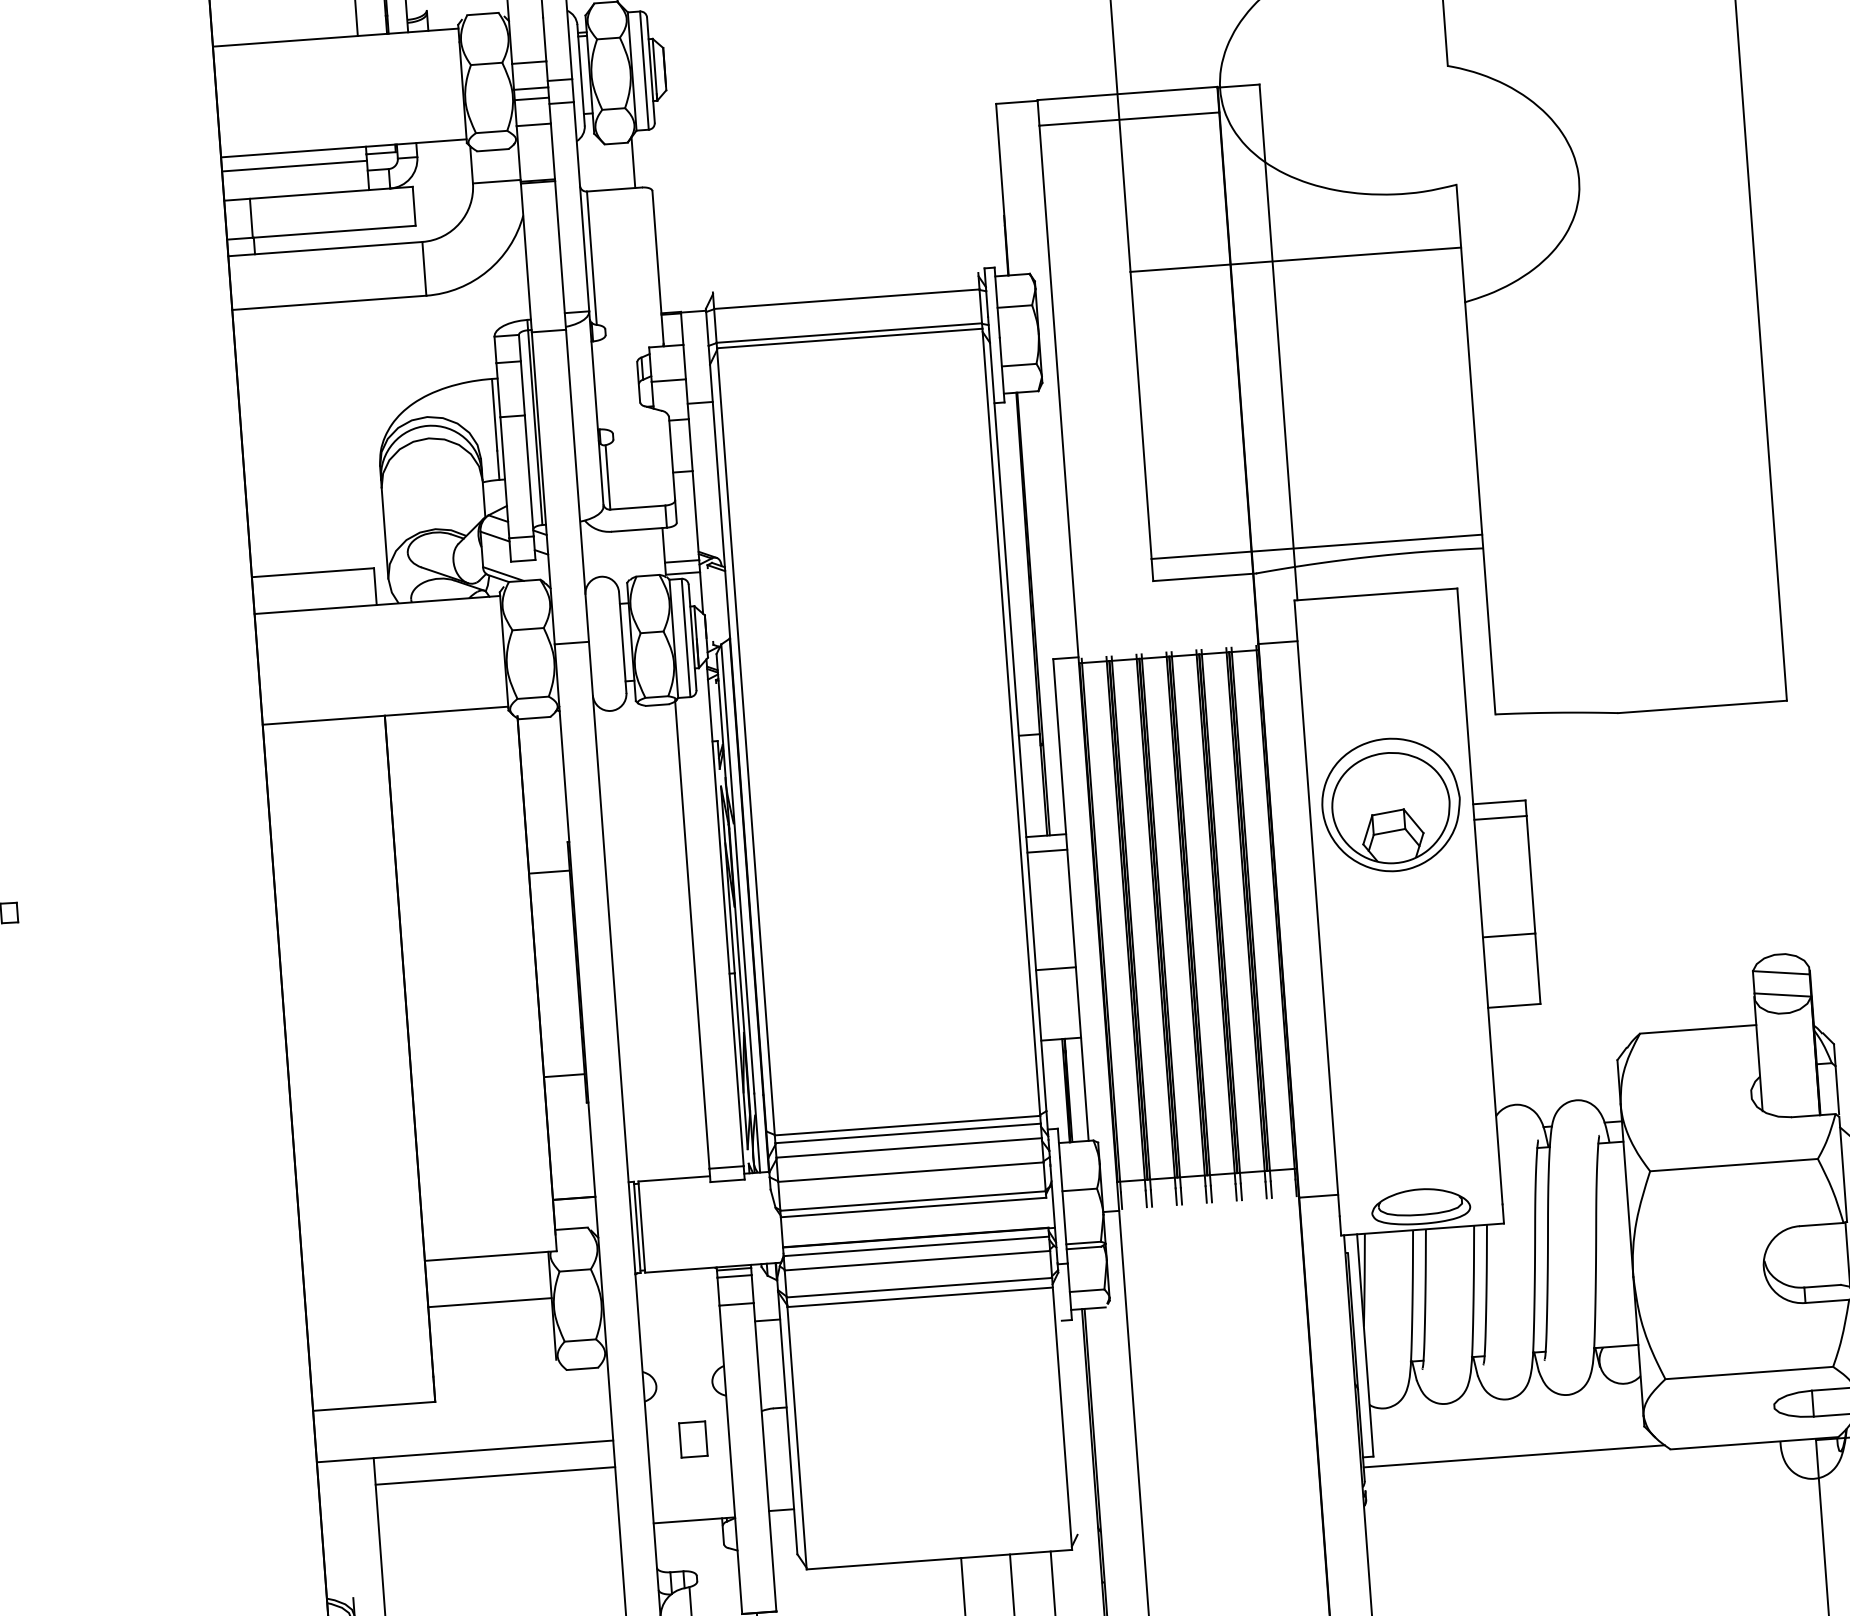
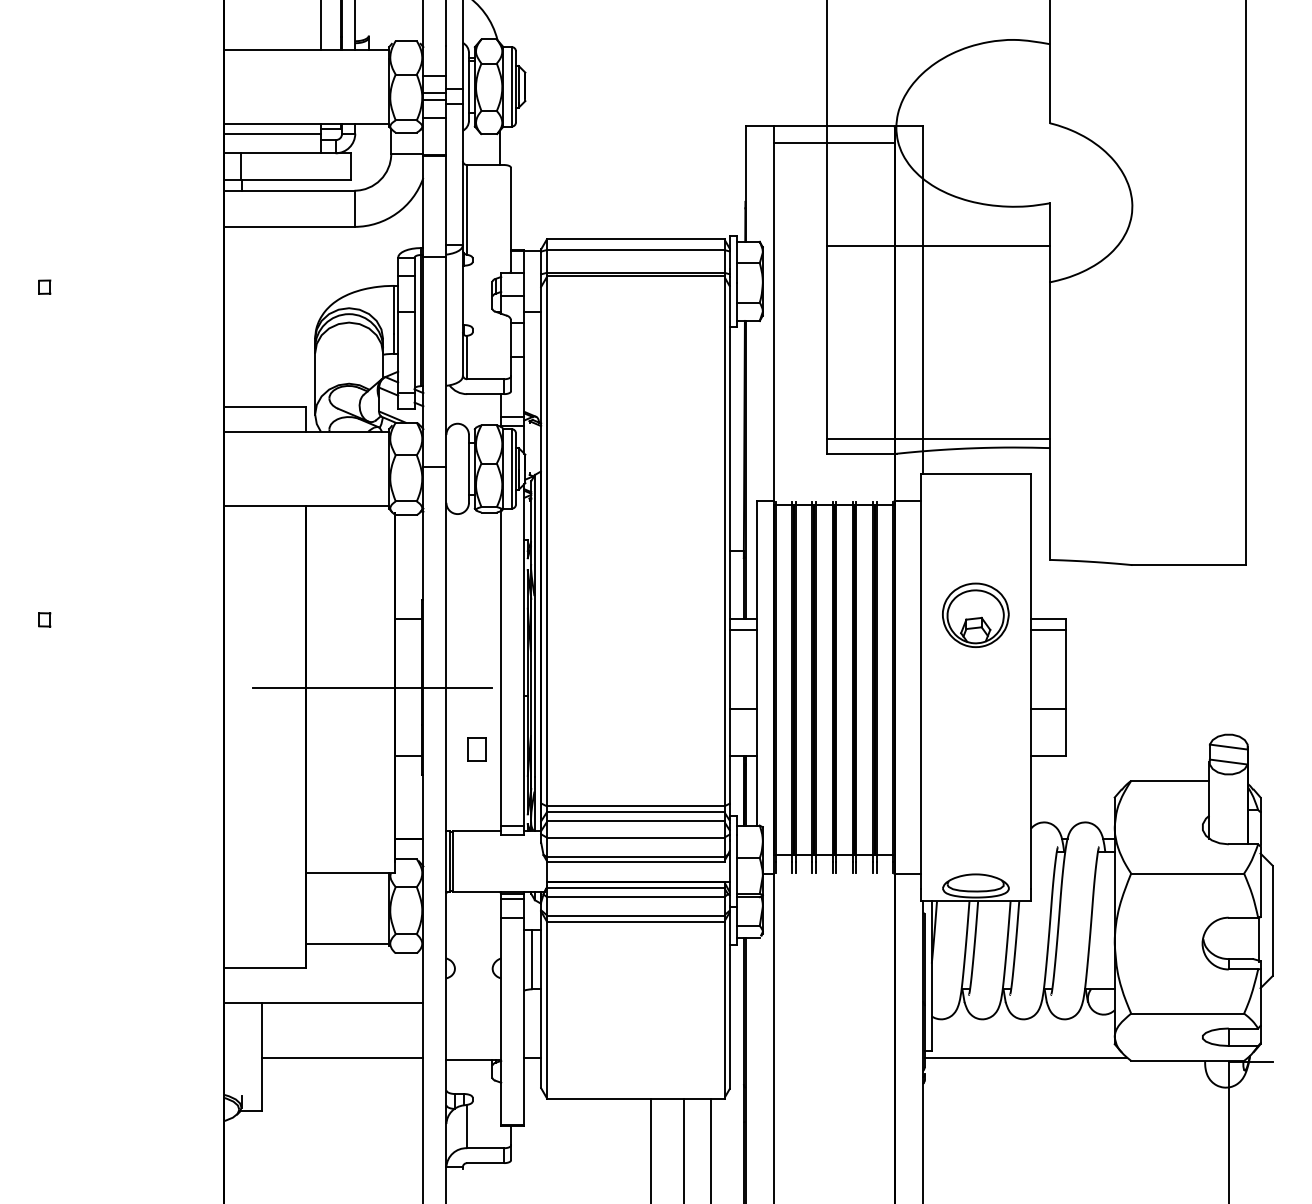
line: (844, 282) -> (635, 238), added
part: (1390, 803) -> (975, 614), size x0.71
line: (503, 977) -> (372, 687), added
line: (489, 1302) -> (347, 943), moved
line: (770, 1364) -> (532, 959), added
line: (1067, 1403) -> (729, 1000), added
part: (692, 1440) -> (476, 749), moved
line: (495, 1475) -> (342, 1057), moved

